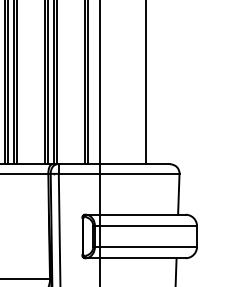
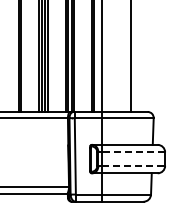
line: (148, 226) -> (133, 152), solid -> dashed
line: (148, 246) -> (133, 165), solid -> dashed

